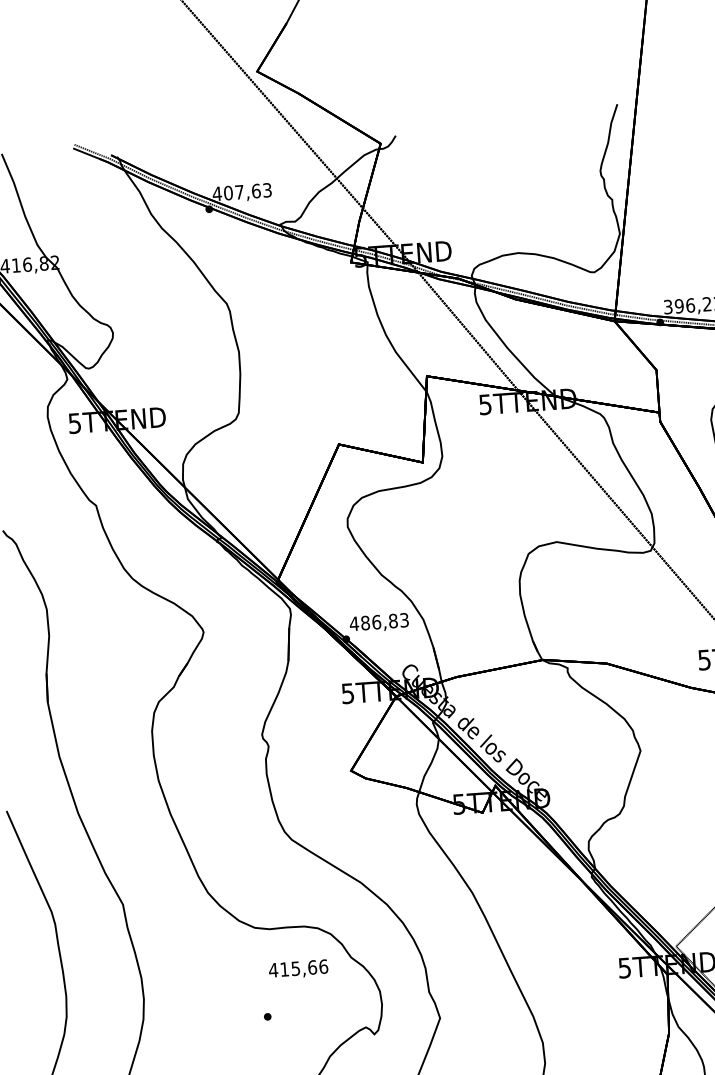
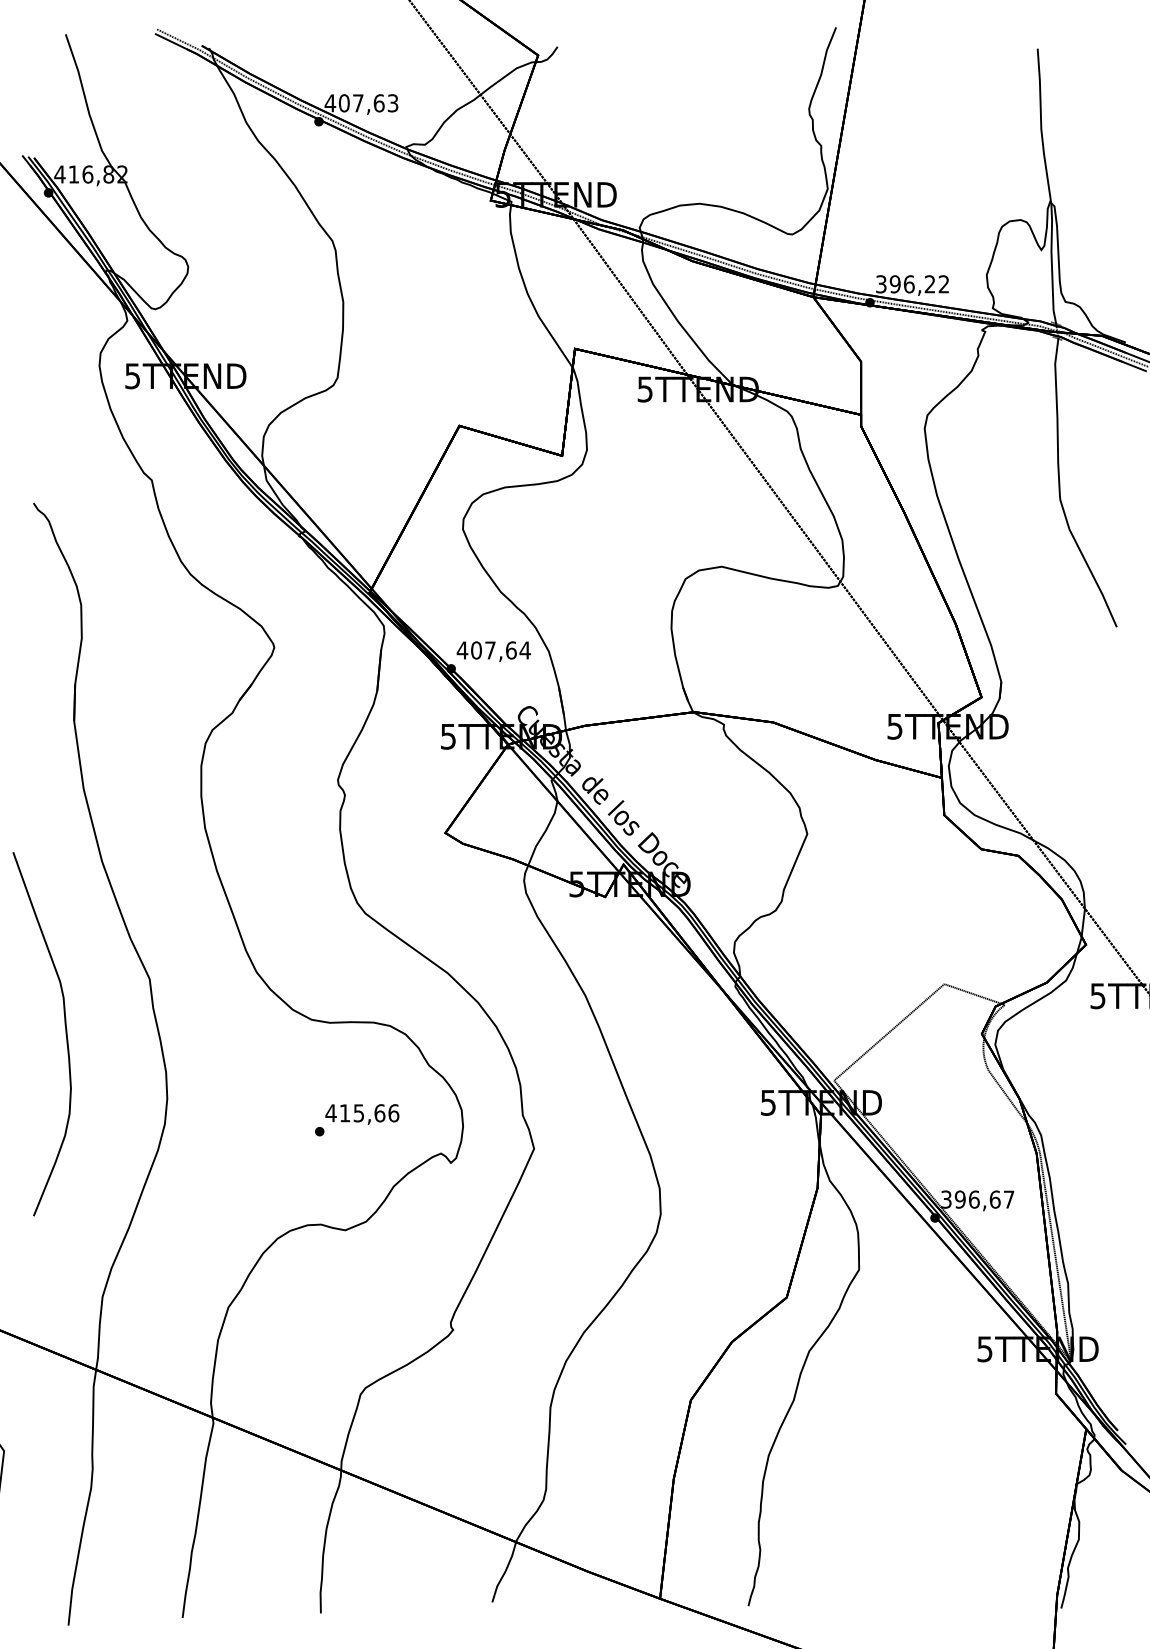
text: (384, 621) -> (500, 650), 486,83 -> 407,64
text: (298, 969) -> (362, 1114), moved

